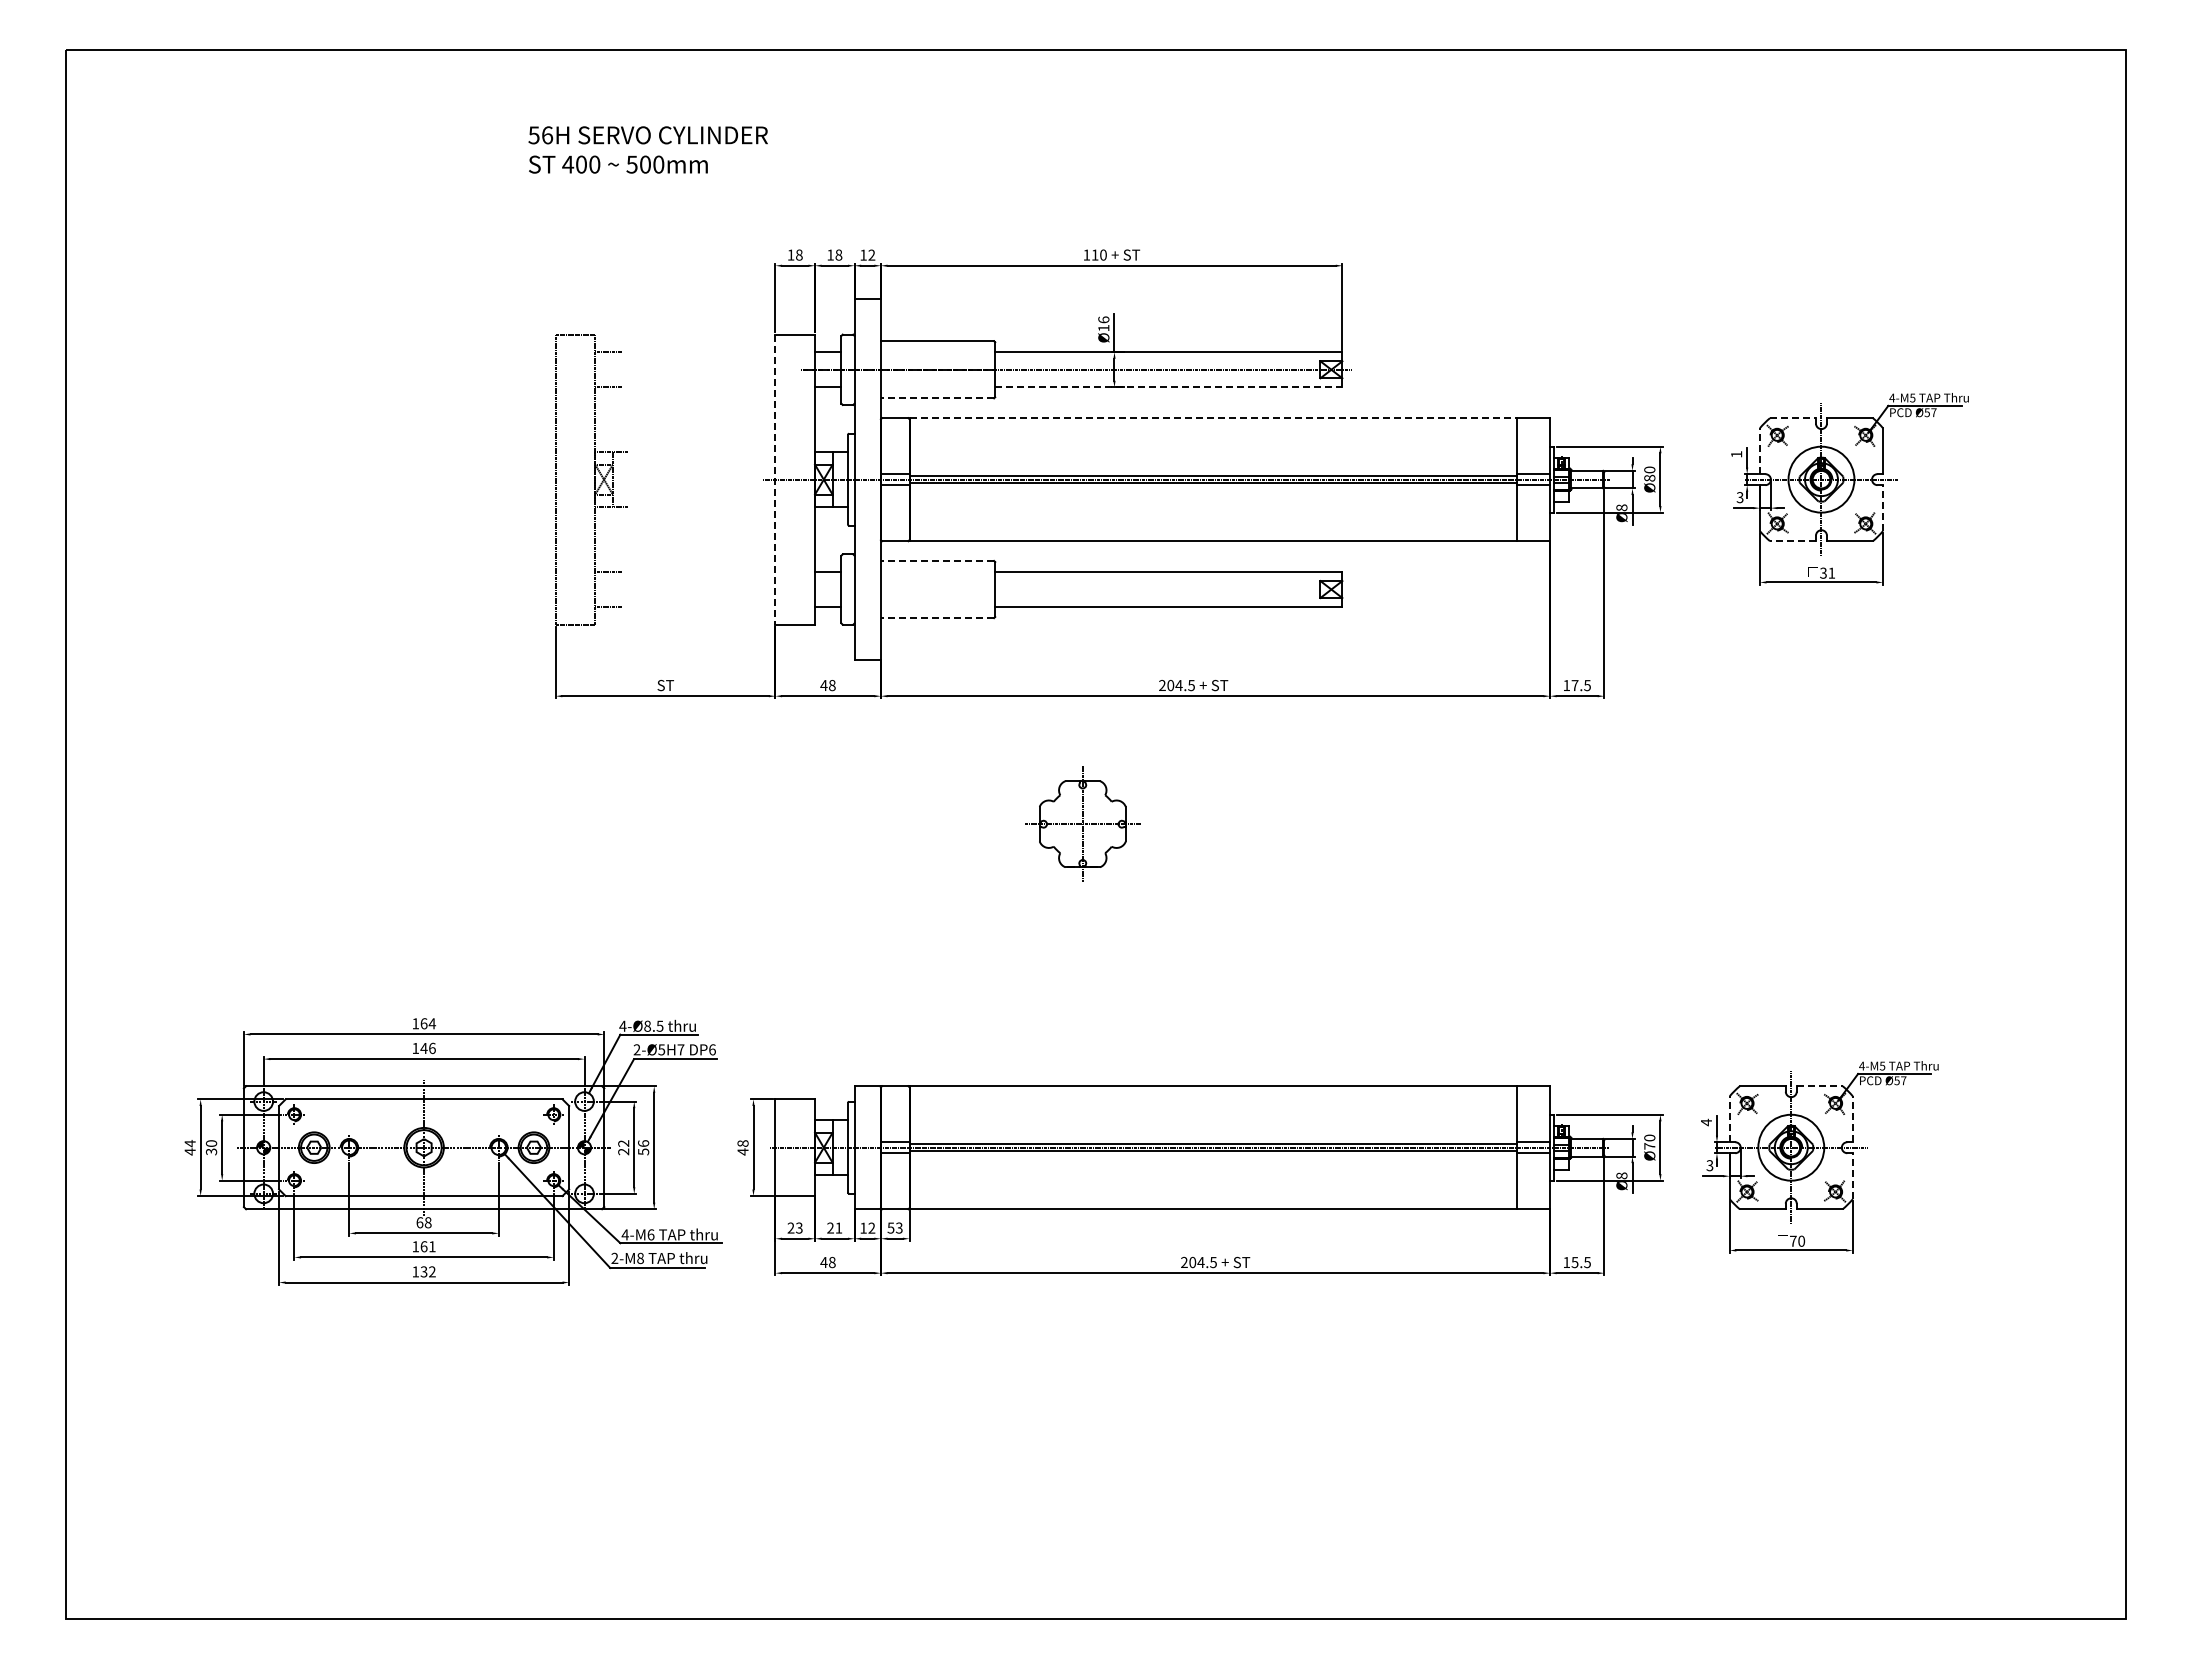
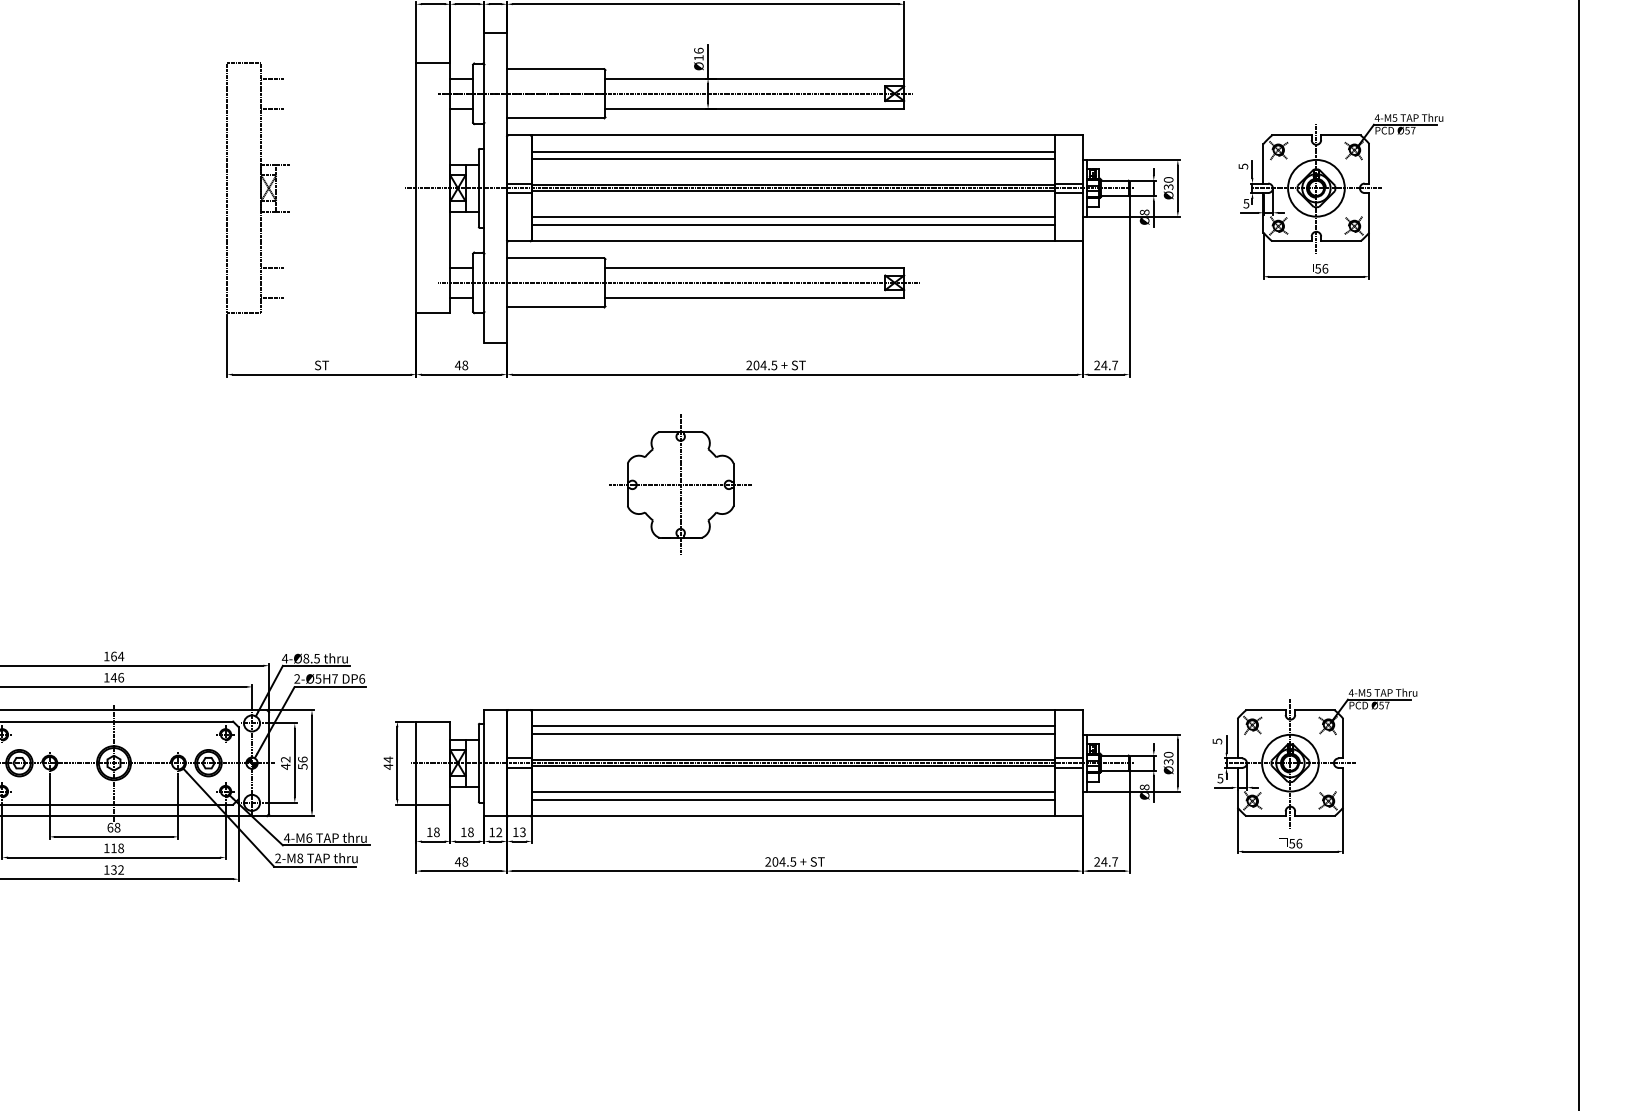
line: (1168, 387) -> (754, 109), dashed -> solid
line: (937, 398) -> (555, 118), dashed -> solid
line: (1213, 418) -> (793, 135), dashed -> solid
line: (1793, 418) -> (1292, 135), dashed -> solid
line: (1213, 436) -> (793, 151), added
line: (1213, 446) -> (793, 159), added
line: (1759, 451) -> (1263, 164), dashed -> solid
text: (1736, 454) -> (1243, 166), 1 -> 5
text: (1649, 477) -> (1168, 186), 80 -> 30
line: (775, 480) -> (416, 189), dashed -> solid
text: (1740, 497) -> (1246, 203), 3 -> 5
line: (1883, 508) -> (1369, 213), dashed -> solid
line: (1213, 513) -> (793, 217), added
line: (1213, 522) -> (793, 225), added
line: (1793, 541) -> (1292, 241), dashed -> solid
line: (937, 560) -> (555, 257), dashed -> solid
text: (1827, 572) -> (1321, 268), 31 -> 56
line: (1080, 589) -> (678, 282), added
line: (937, 618) -> (555, 307), dashed -> solid
text: (1576, 685) -> (1105, 365), 17.5 -> 24.7
part: (1082, 823) -> (680, 484), size x1.43
line: (1819, 1086) -> (1314, 710), dashed -> solid
line: (1213, 1105) -> (793, 726), added
line: (1213, 1114) -> (793, 734), added
line: (1729, 1119) -> (1237, 738), dashed -> solid
line: (1852, 1119) -> (1343, 738), dashed -> solid
text: (1706, 1122) -> (1217, 741), 4 -> 5
text: (742, 1143) -> (387, 759), 48 -> 44
text: (1649, 1146) -> (1168, 762), 70 -> 30
text: (623, 1151) -> (285, 766), 22 -> 42
text: (1710, 1165) -> (1220, 778), 3 -> 5
line: (1852, 1176) -> (1343, 787), dashed -> solid
line: (1213, 1181) -> (793, 792), added
line: (1213, 1190) -> (793, 799), added
text: (794, 1227) -> (432, 831), 23 -> 18
text: (834, 1227) -> (467, 831), 21 -> 18
text: (890, 1227) -> (515, 831), 53 -> 13
text: (1797, 1240) -> (1295, 843), 70 -> 56
text: (427, 1246) -> (116, 848), 161 -> 118
text: (1576, 1262) -> (1105, 861), 15.5 -> 24.7

